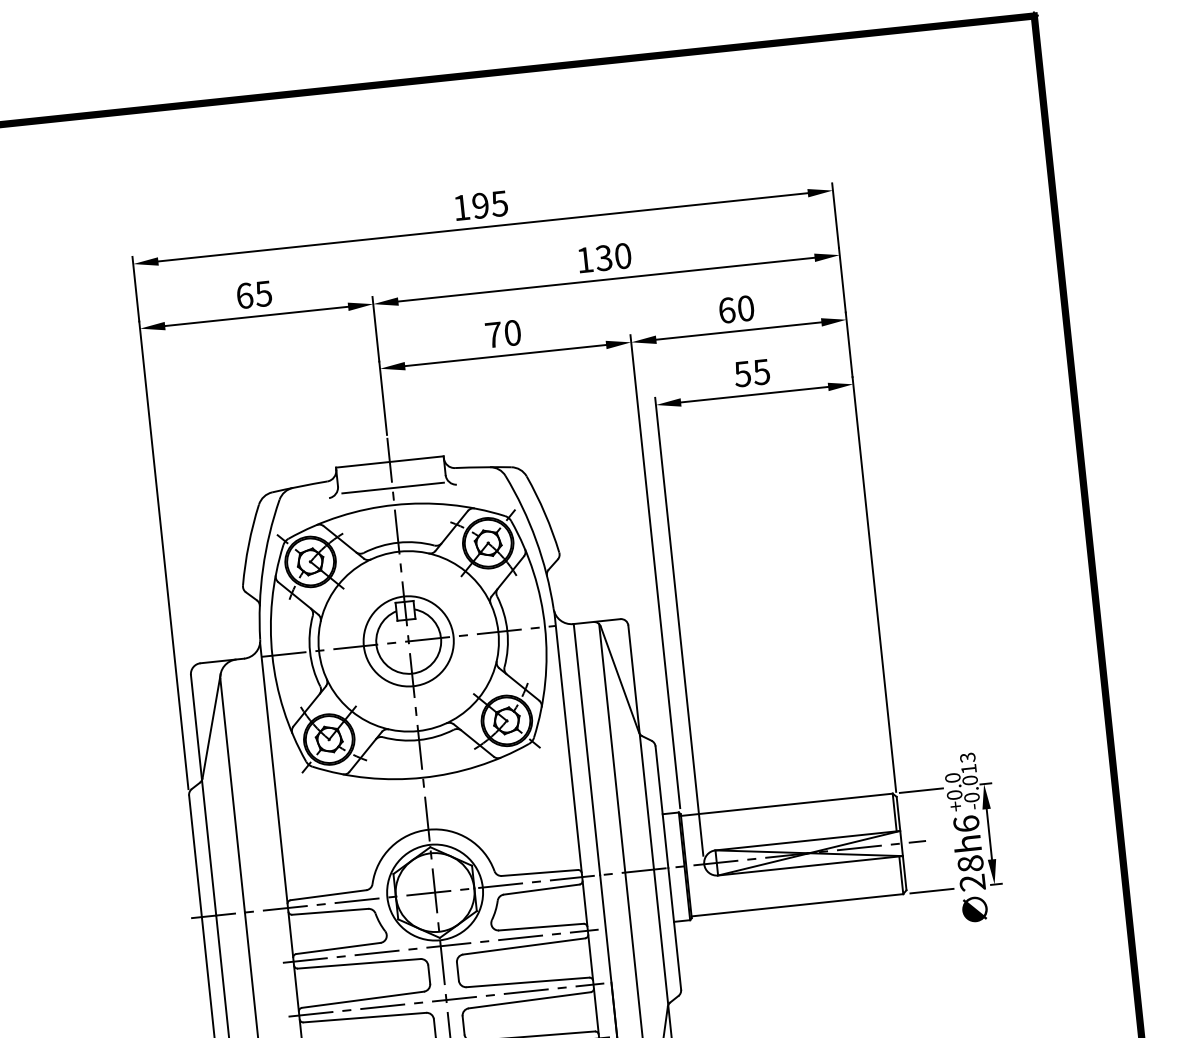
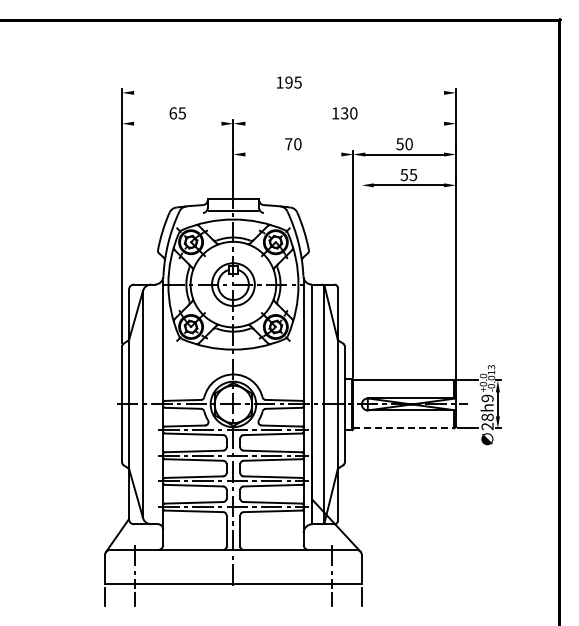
line: (483, 226) -> (289, 92), removed
line: (605, 279) -> (344, 123), removed
text: (725, 311) -> (399, 144), 60 -> 50
line: (255, 316) -> (177, 123), removed
line: (505, 355) -> (293, 154), removed
line: (678, 625) -> (361, 290), removed
text: (966, 824) -> (487, 398), 28h6 -> 28h9
line: (796, 905) -> (403, 428), solid -> dashed

